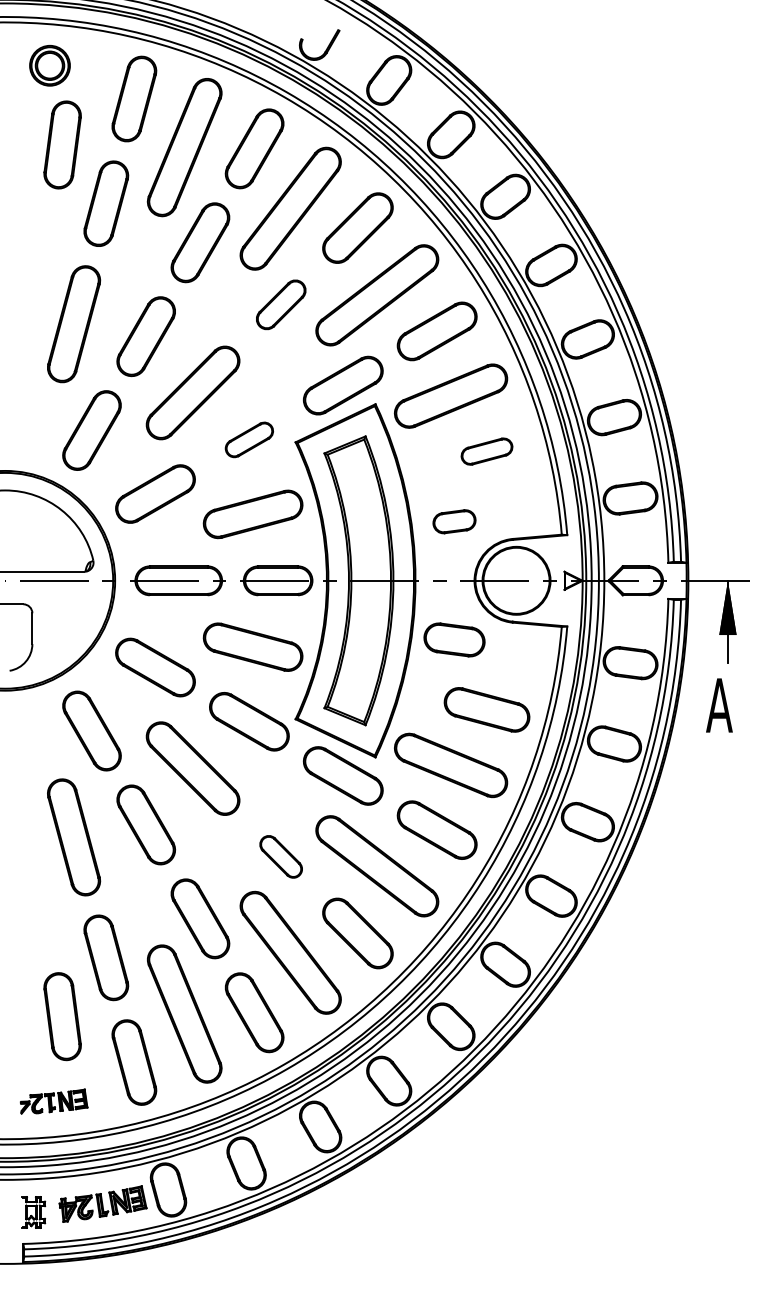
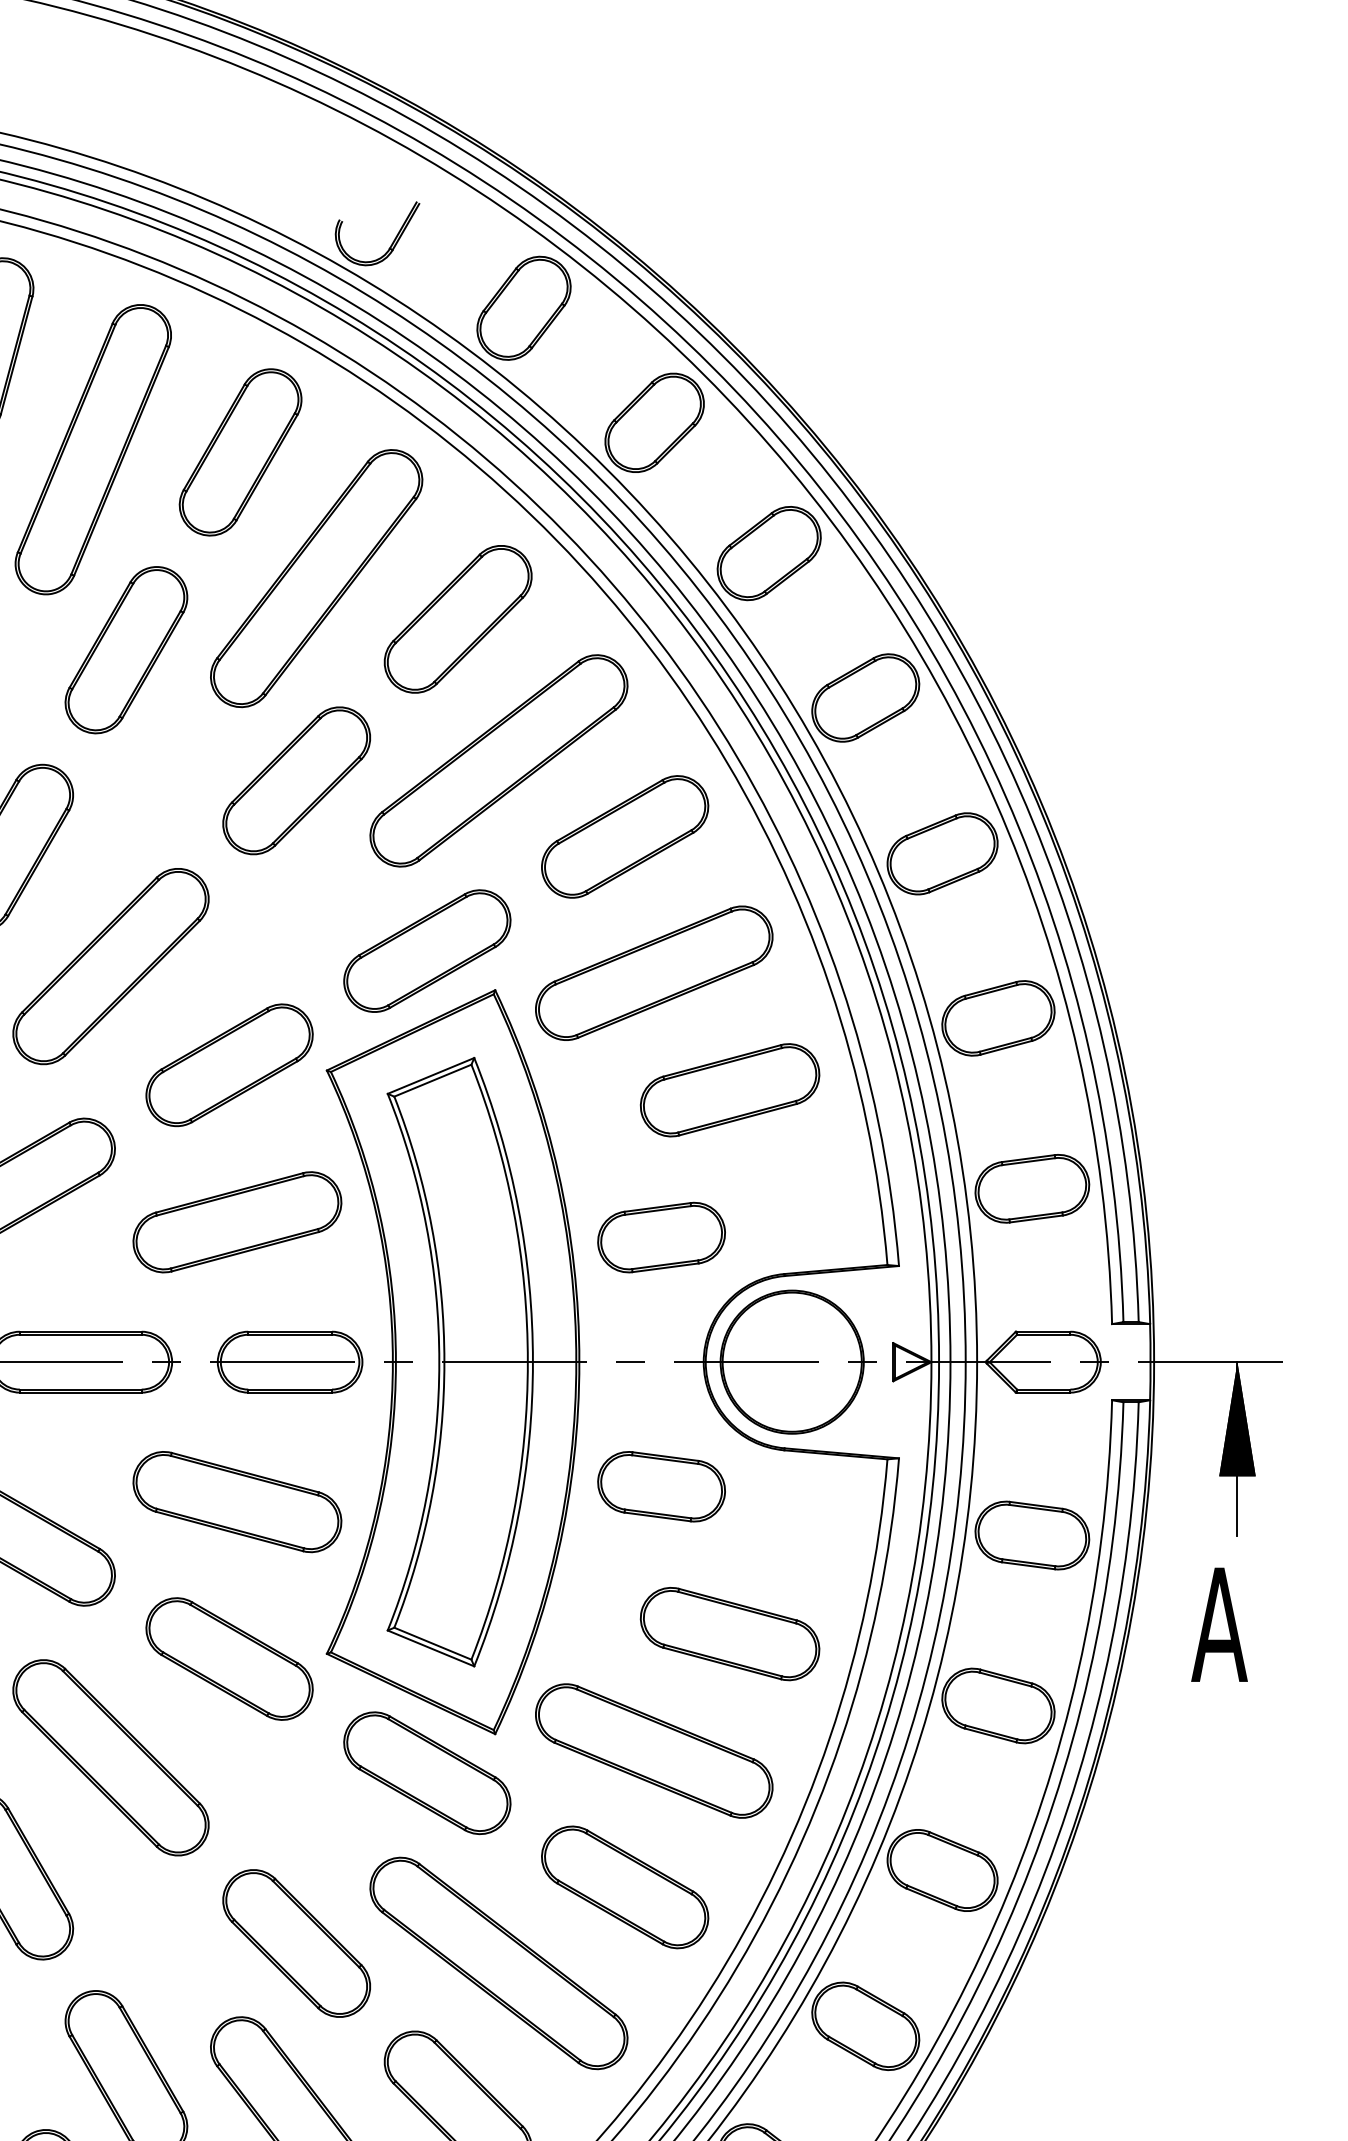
part: (280, 304) -> (295, 780), size x1.43
part: (249, 439) -> (229, 1064), size x1.67
part: (486, 451) -> (728, 1089), size x1.67
part: (454, 521) -> (661, 1237), size x1.43
part: (280, 856) -> (295, 1942), size x1.67

